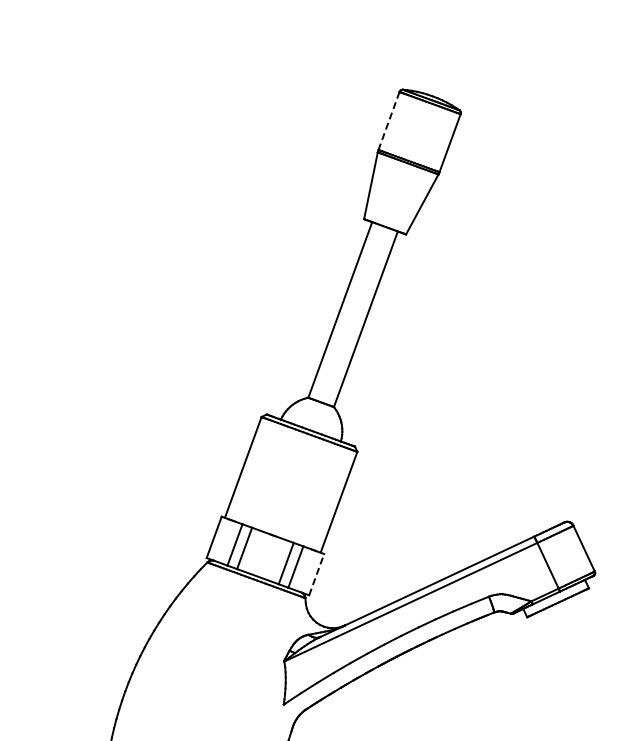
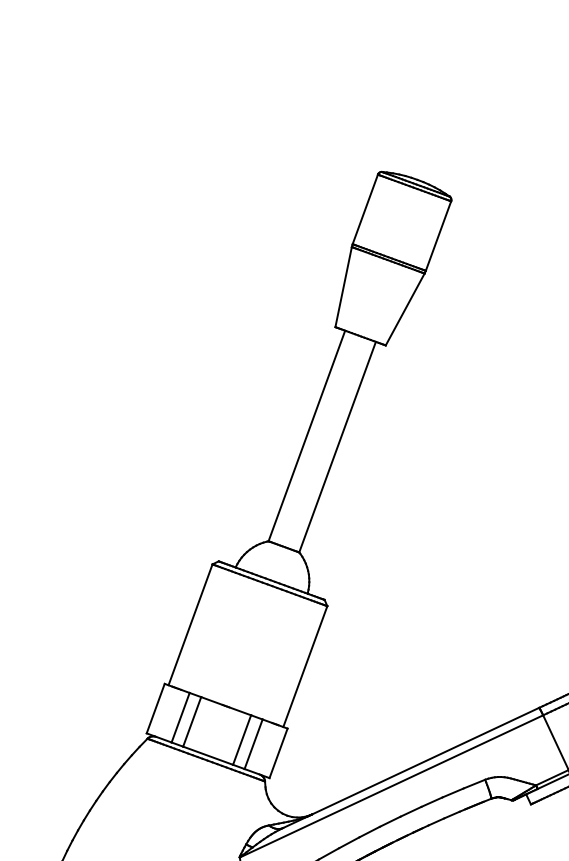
line: (389, 120) -> (365, 208), dashed -> solid
line: (316, 574) -> (278, 753), dashed -> solid

